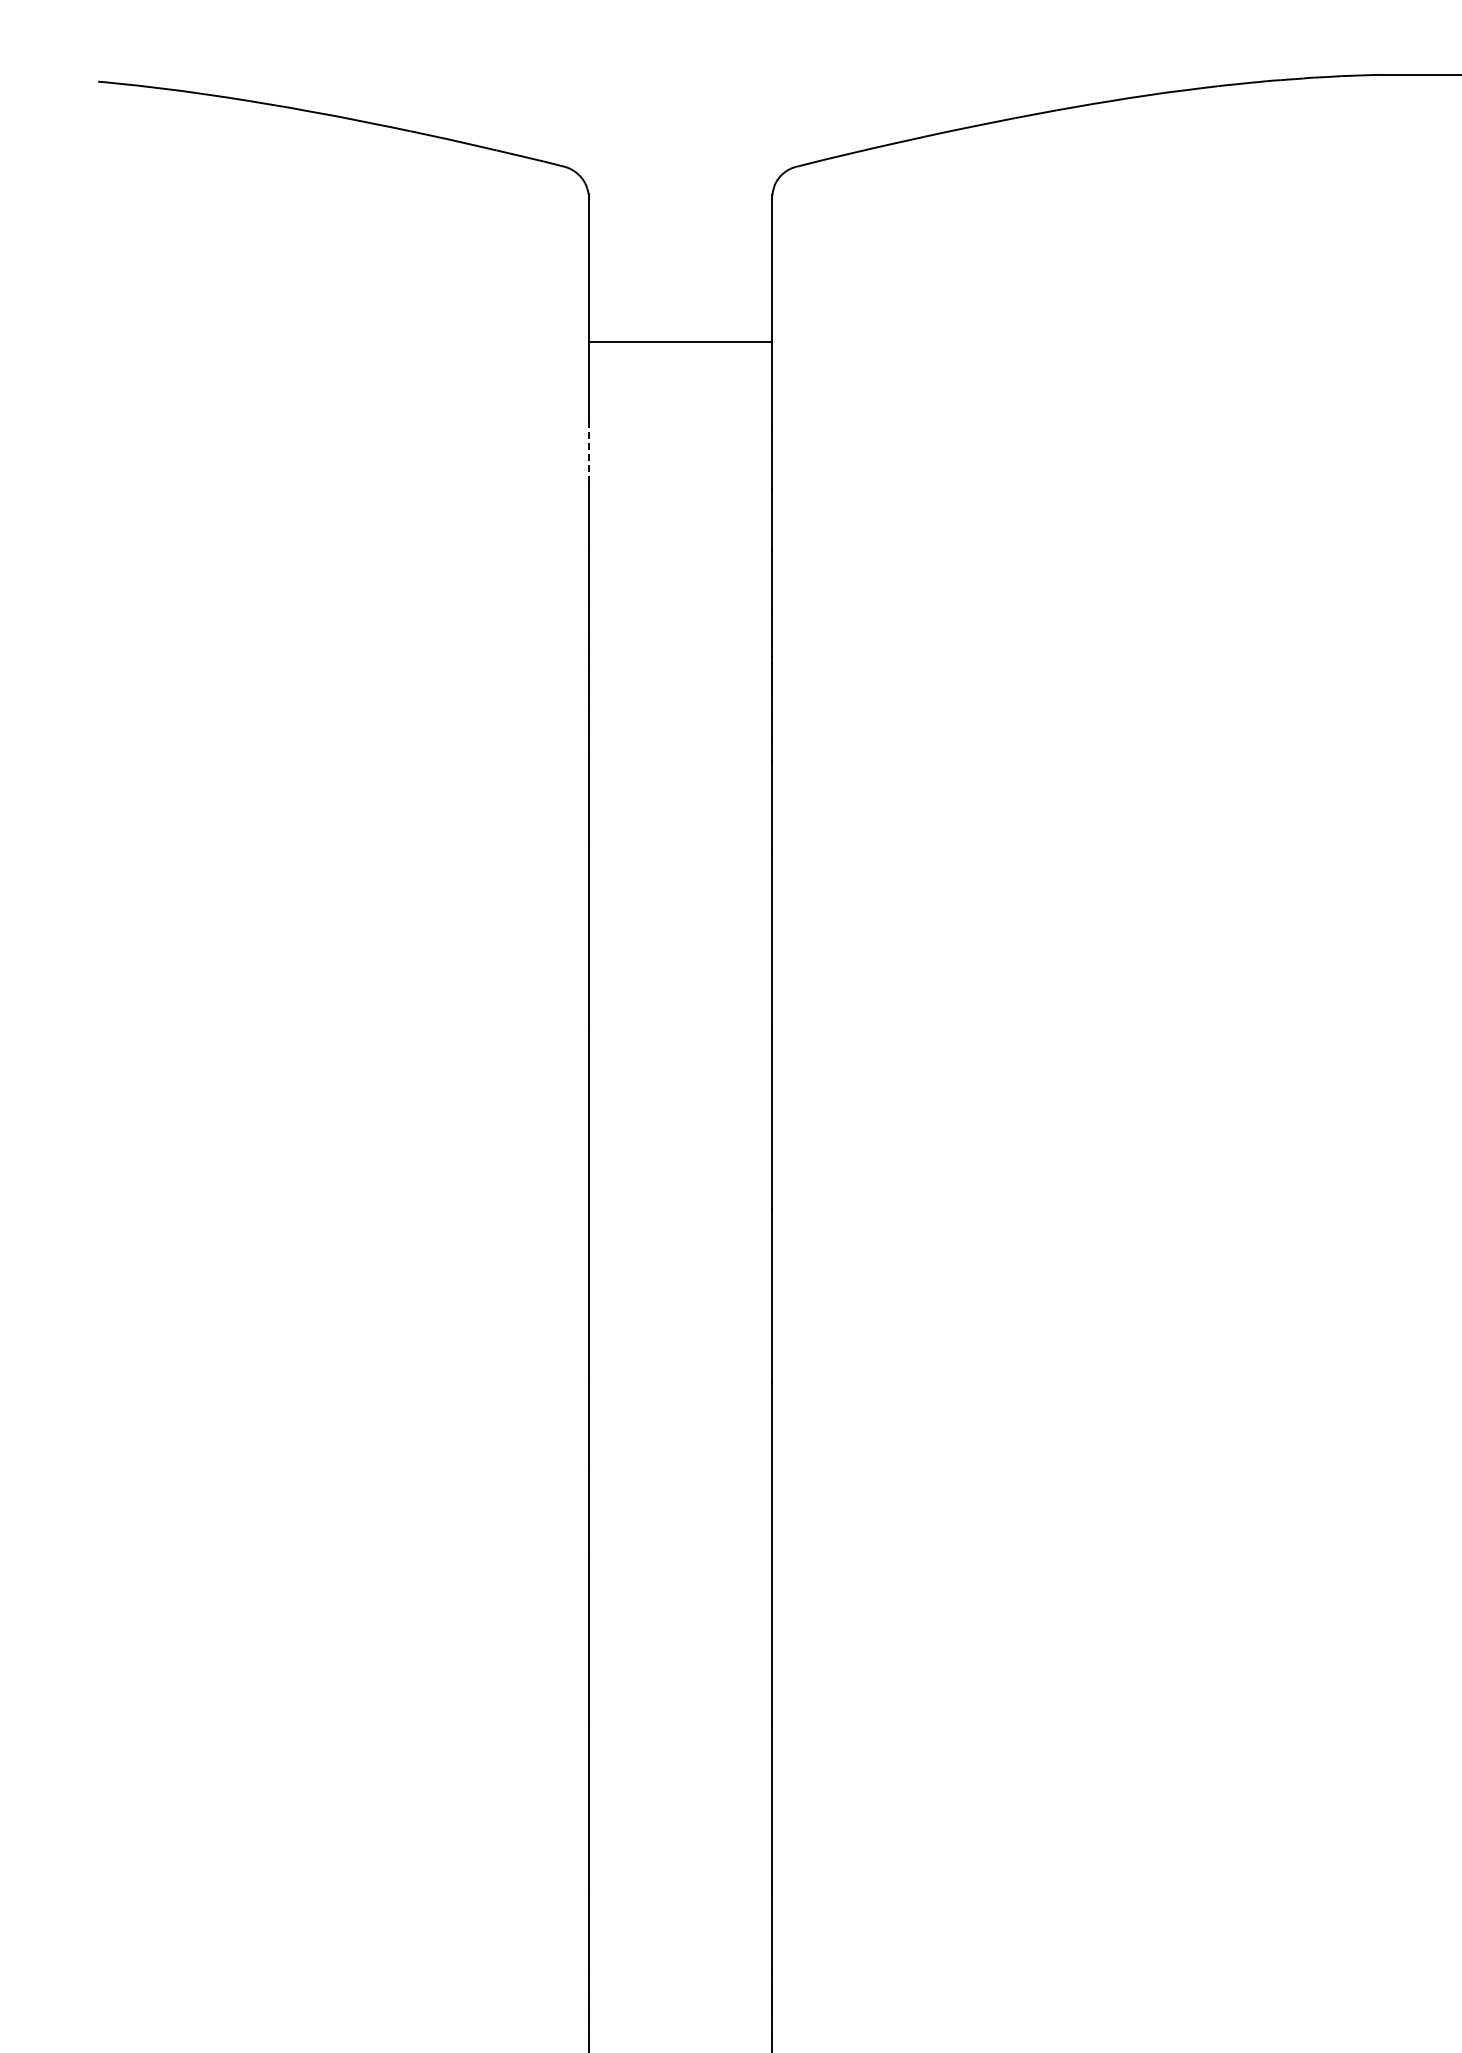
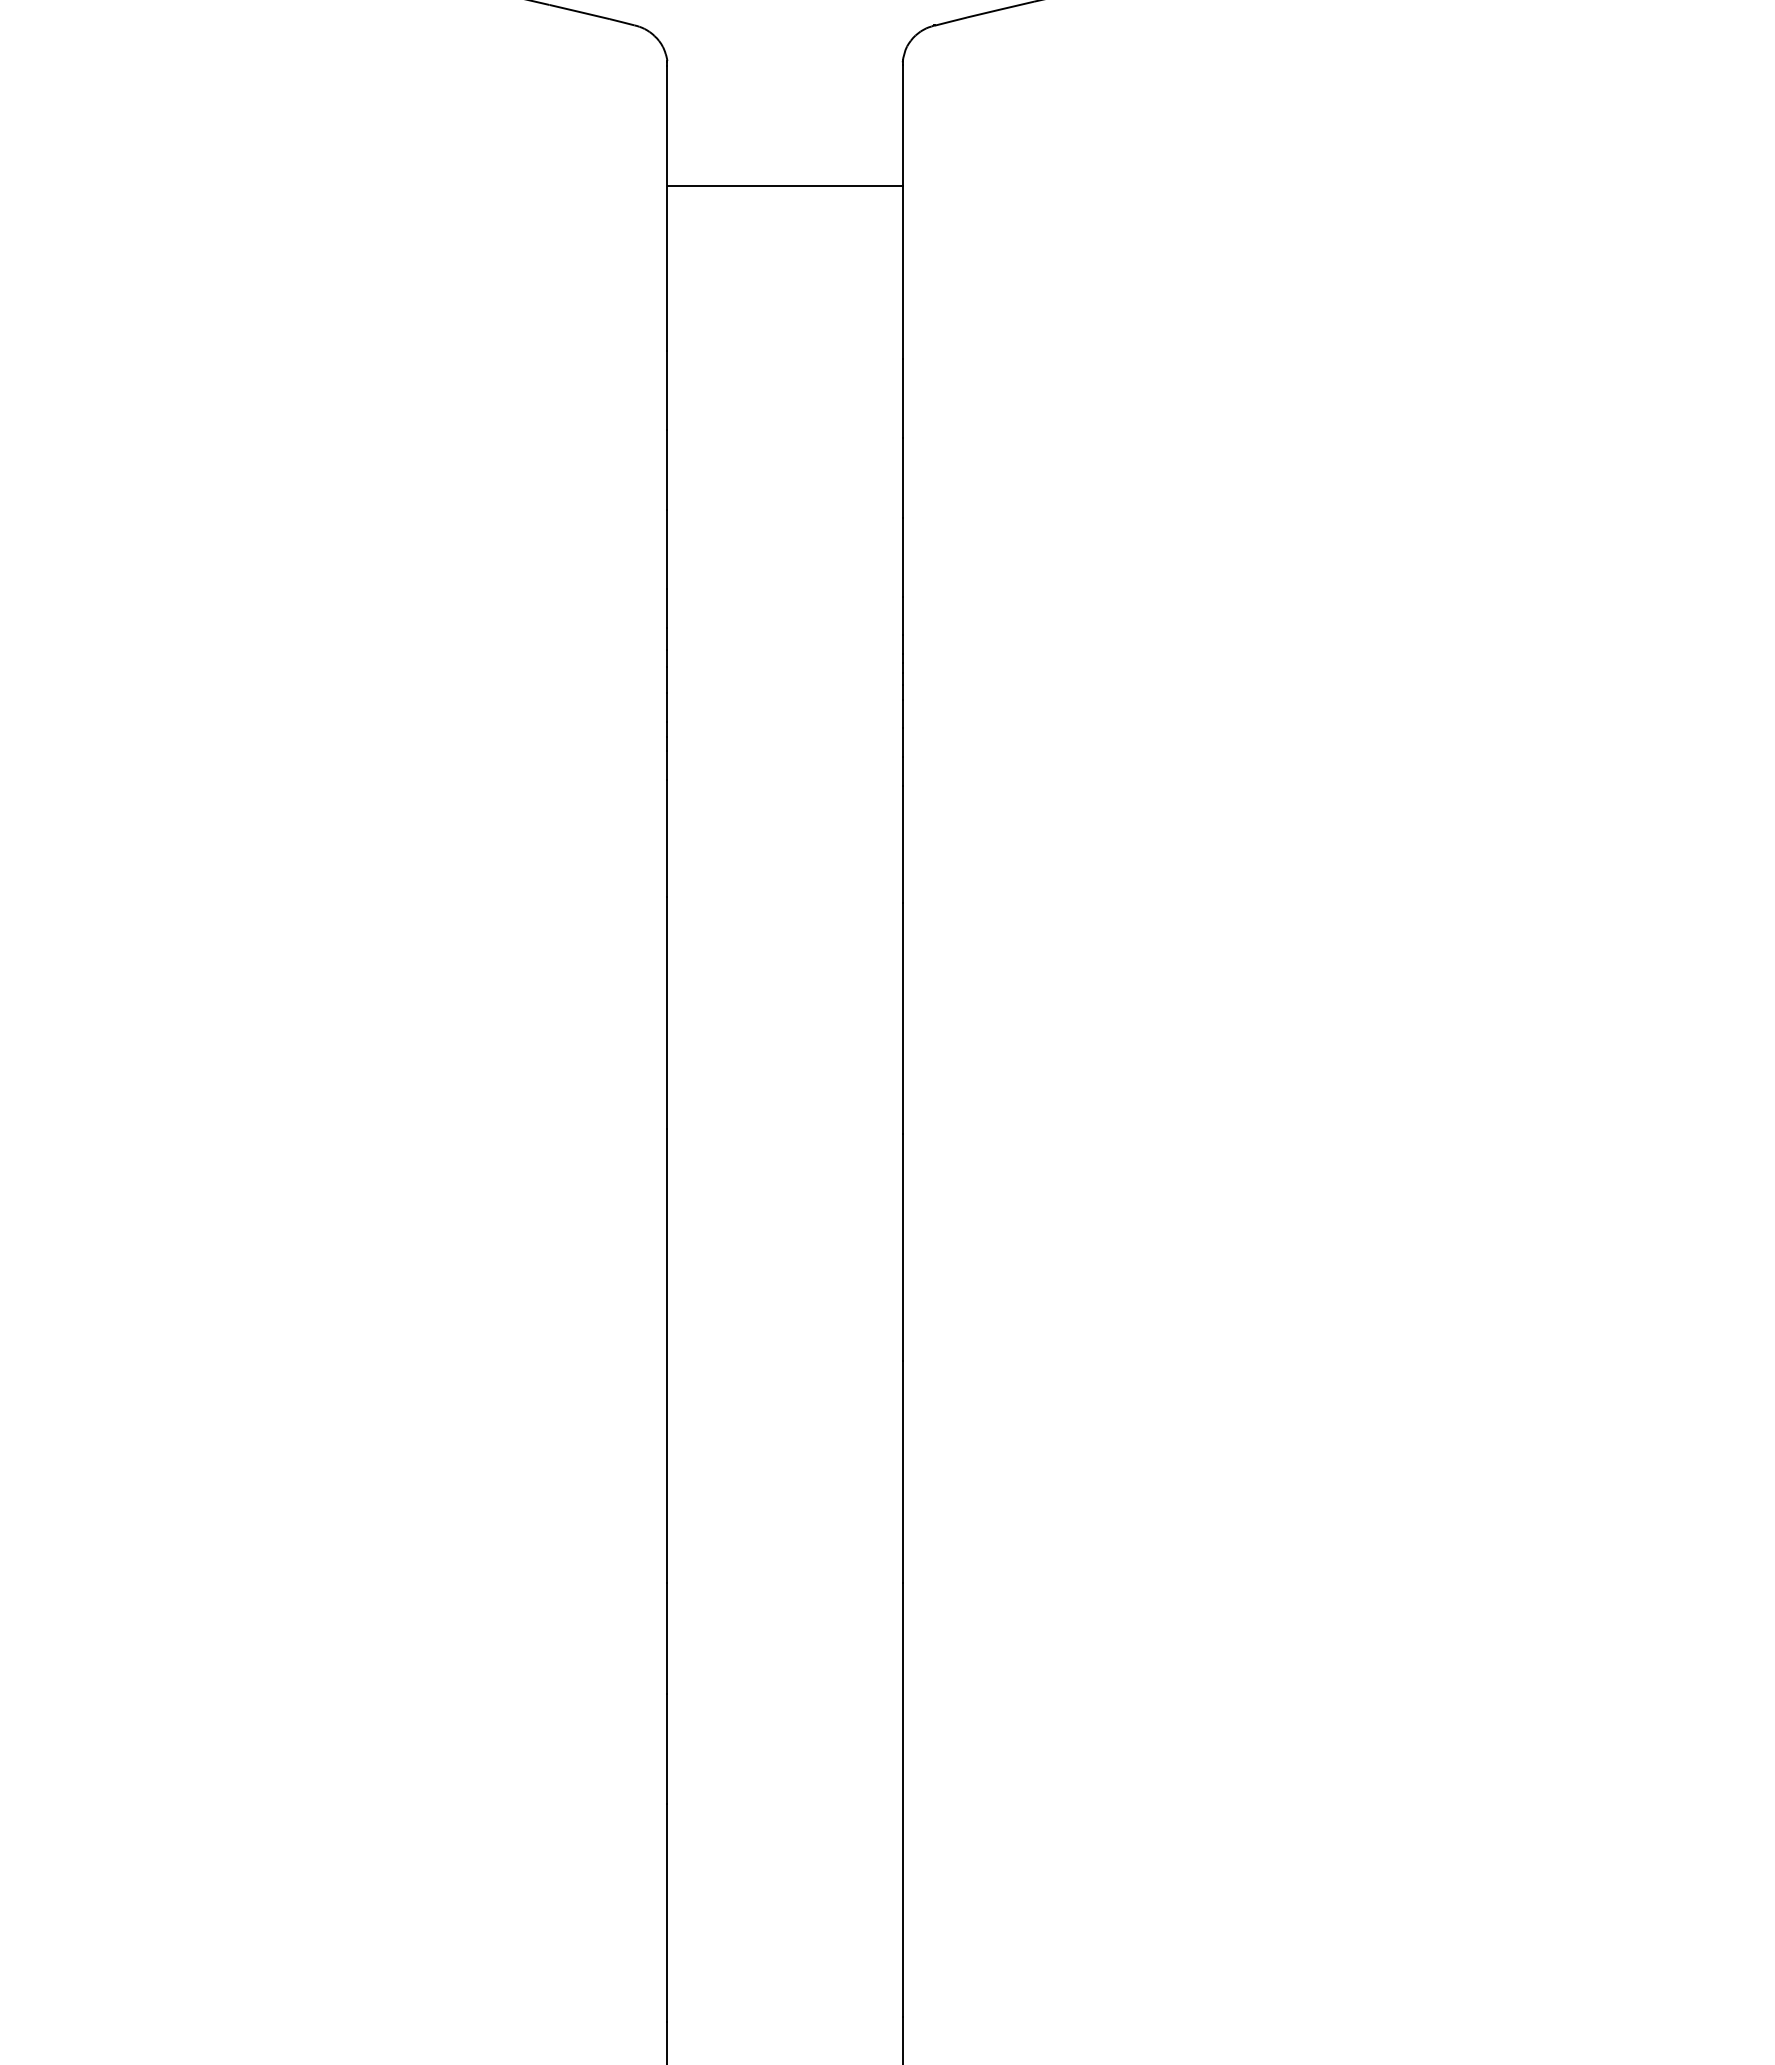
line: (680, 341) -> (785, 185), moved
line: (588, 451) -> (667, 390), dashed -> solid

